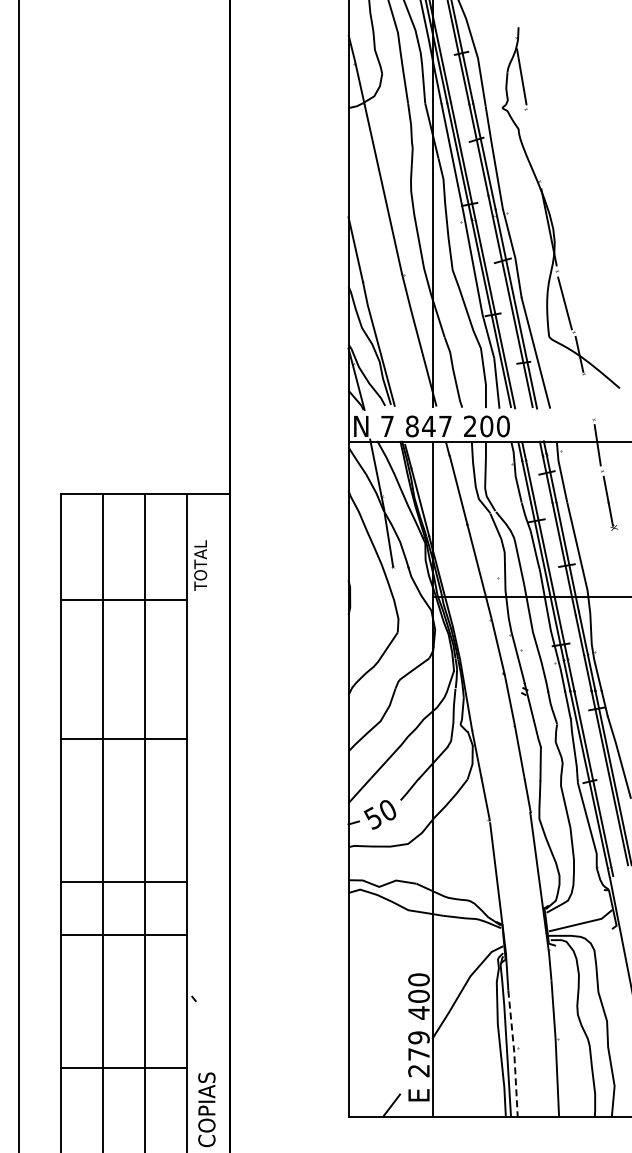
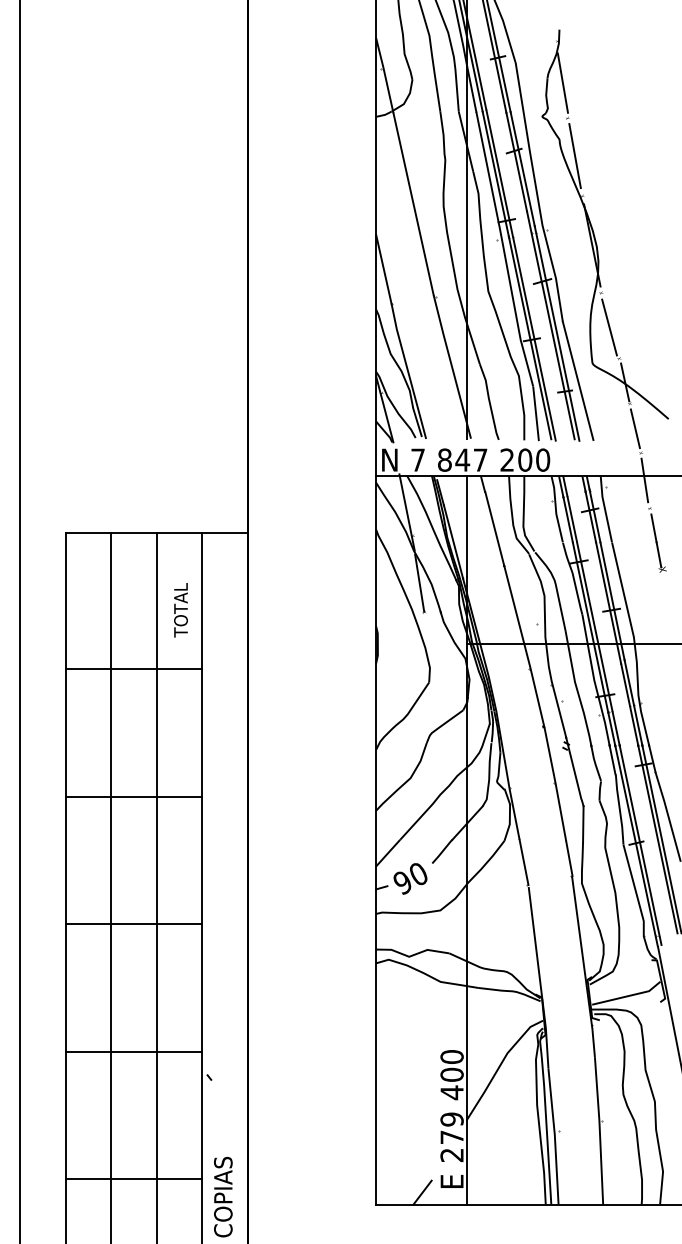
line: (532, 144) -> (574, 156), added
line: (588, 397) -> (634, 428), added
text: (200, 565) -> (180, 610), moved
line: (123, 599) -> (133, 669), moved
text: (372, 817) -> (401, 881), 50 -> 90
line: (123, 881) -> (133, 923), moved
line: (123, 934) -> (133, 1051), moved
line: (514, 1053) -> (555, 1136), dashed -> solid
line: (123, 1068) -> (133, 1179), moved

